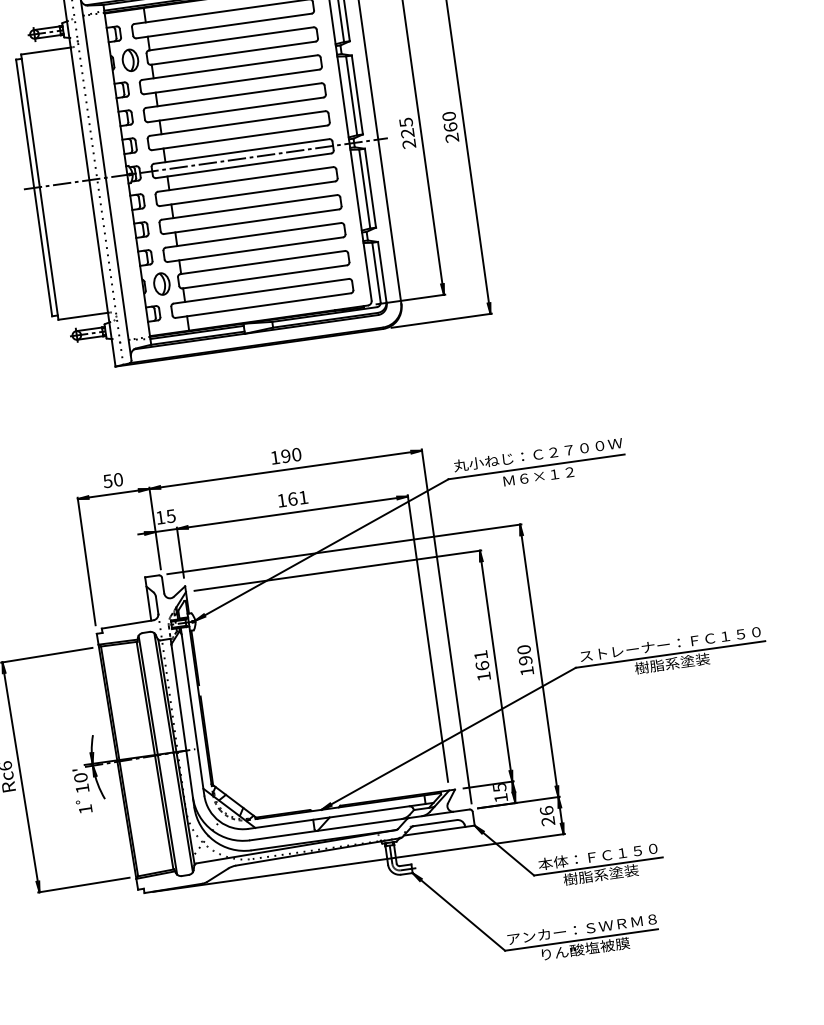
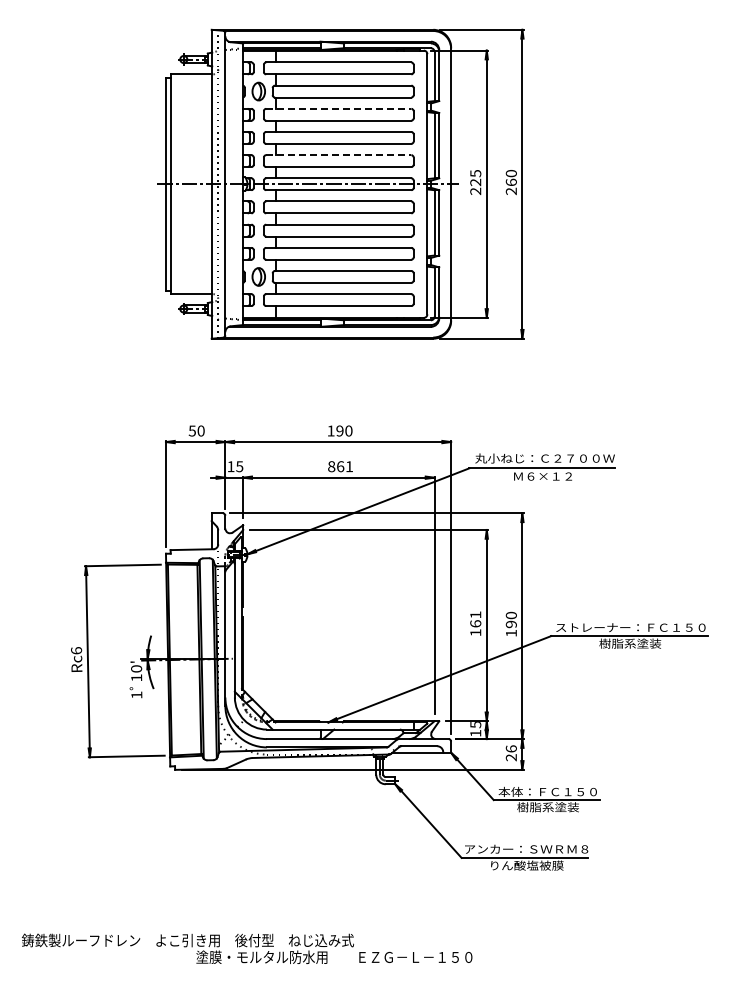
line: (229, 67) -> (338, 108), solid -> dashed
line: (237, 123) -> (338, 155), solid -> dashed
text: (281, 500) -> (331, 466), 161 -> 861

